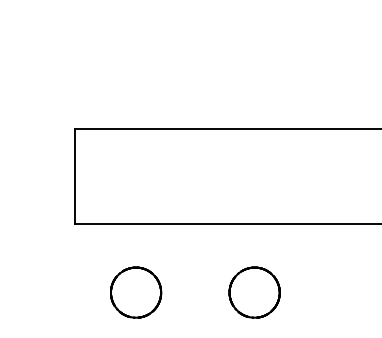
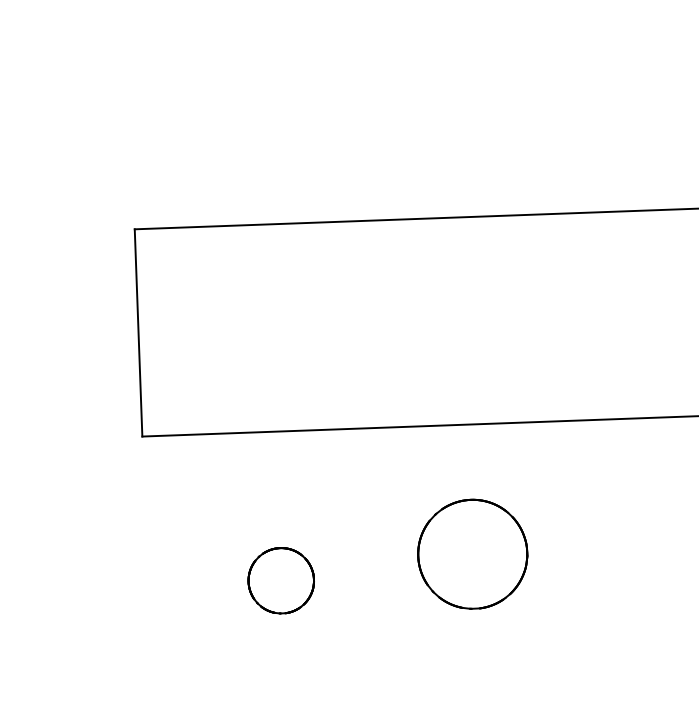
part: (136, 292) -> (281, 580), size x0.6
part: (254, 292) -> (472, 553), moved

